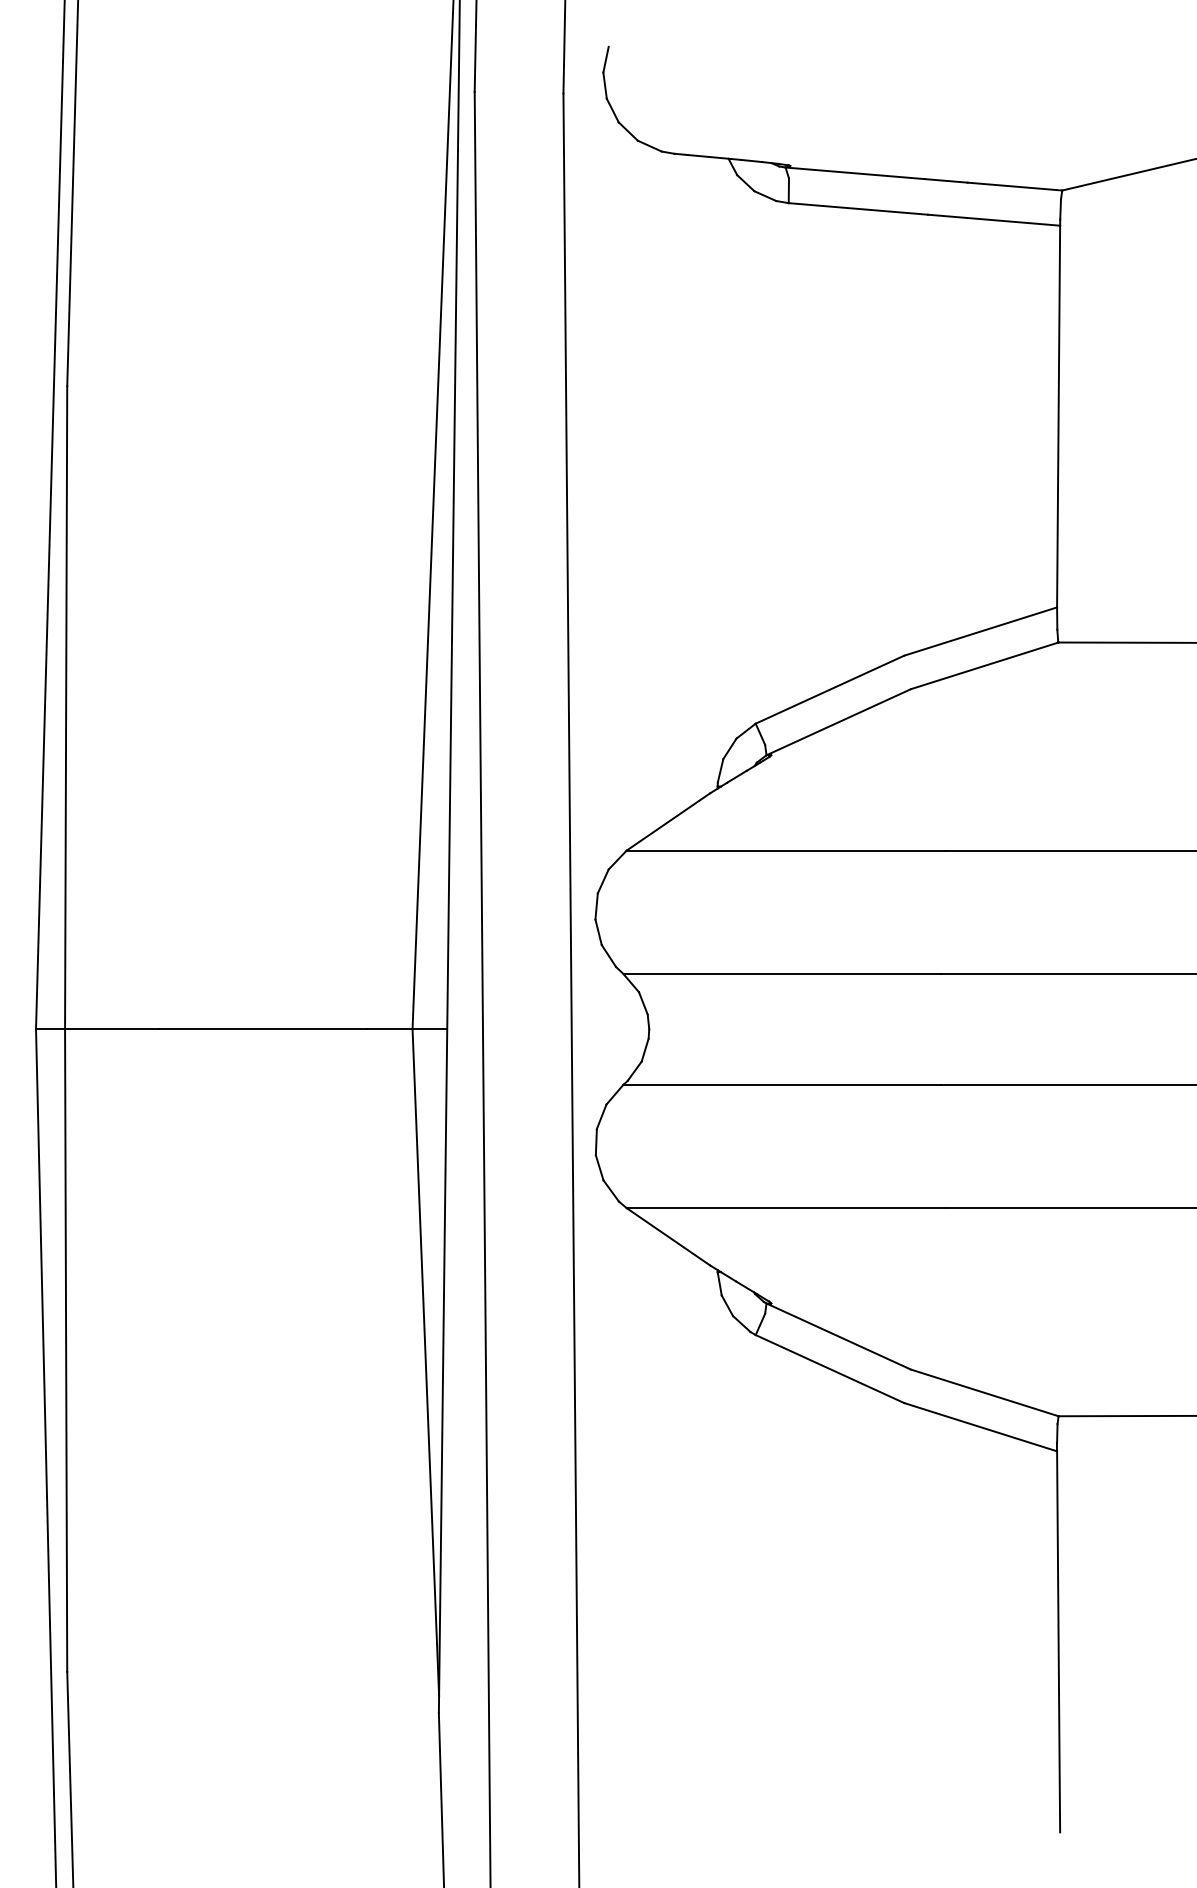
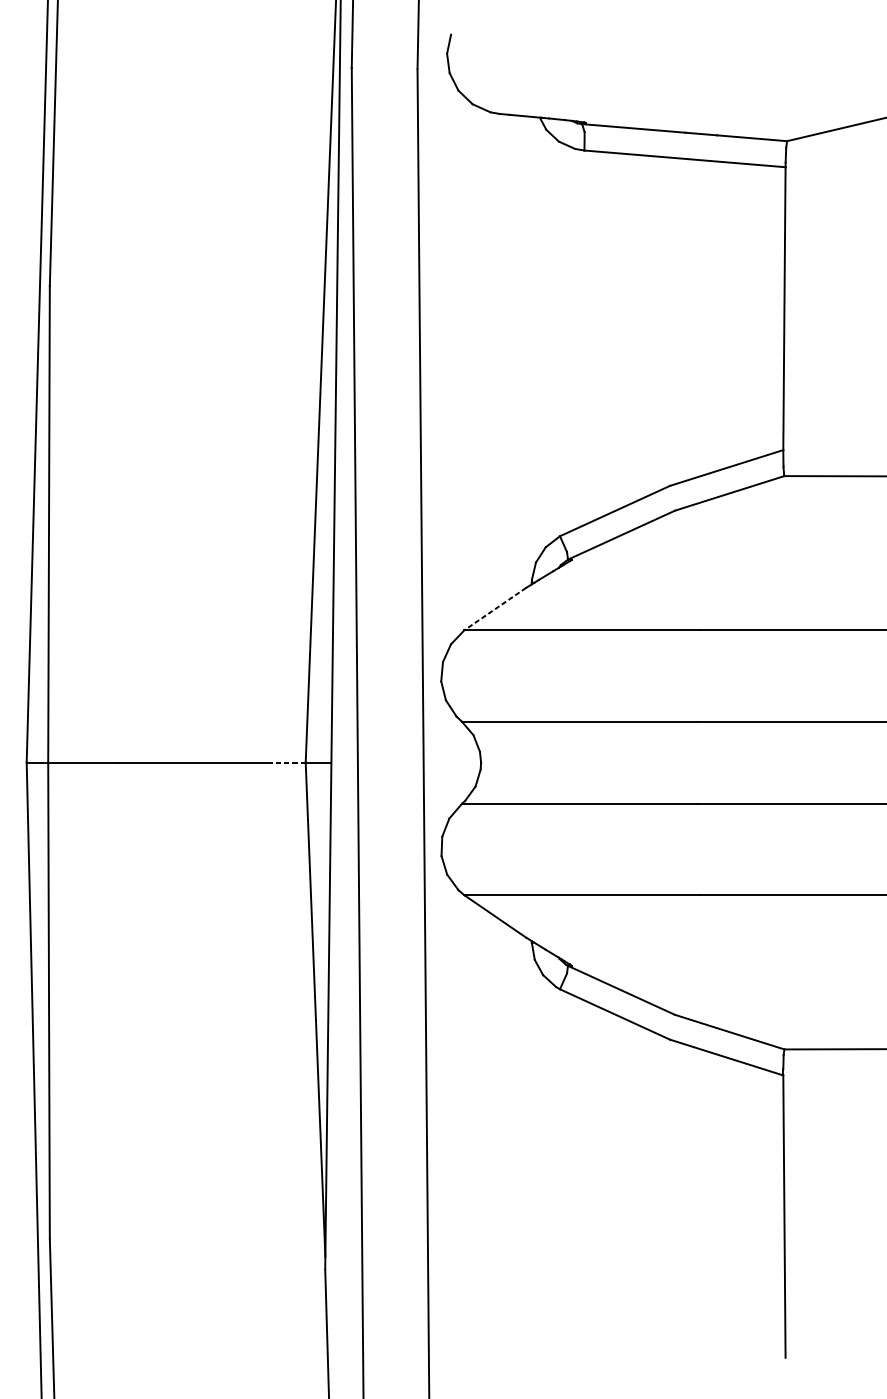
line: (668, 821) -> (495, 608), solid -> dashed
line: (389, 1029) -> (288, 762), solid -> dashed

